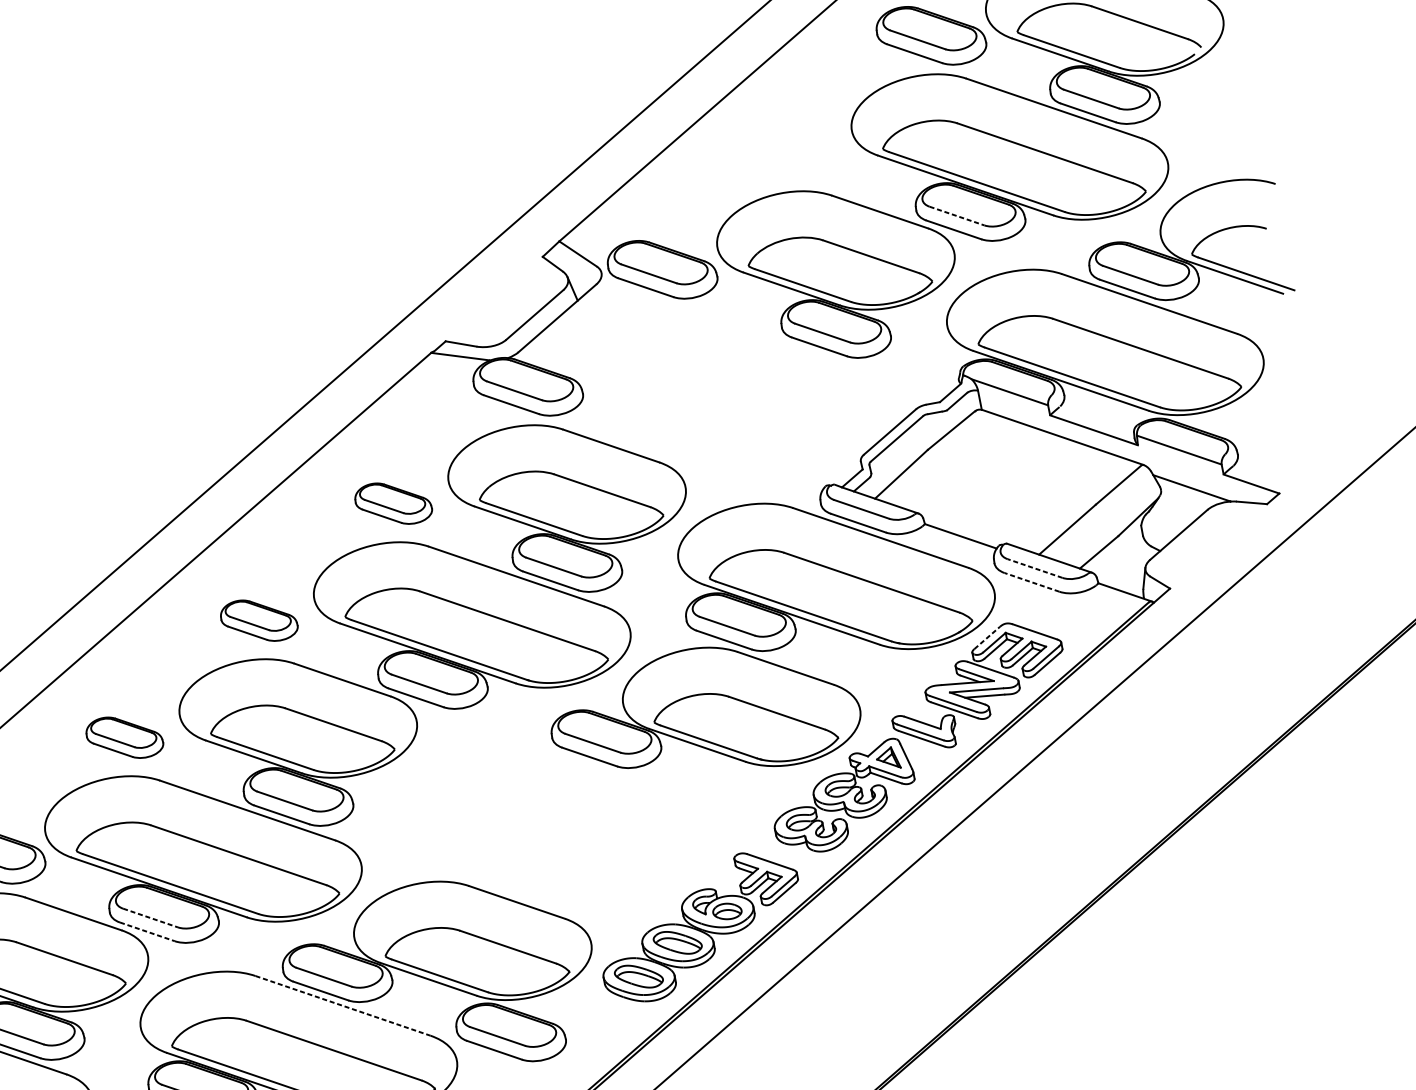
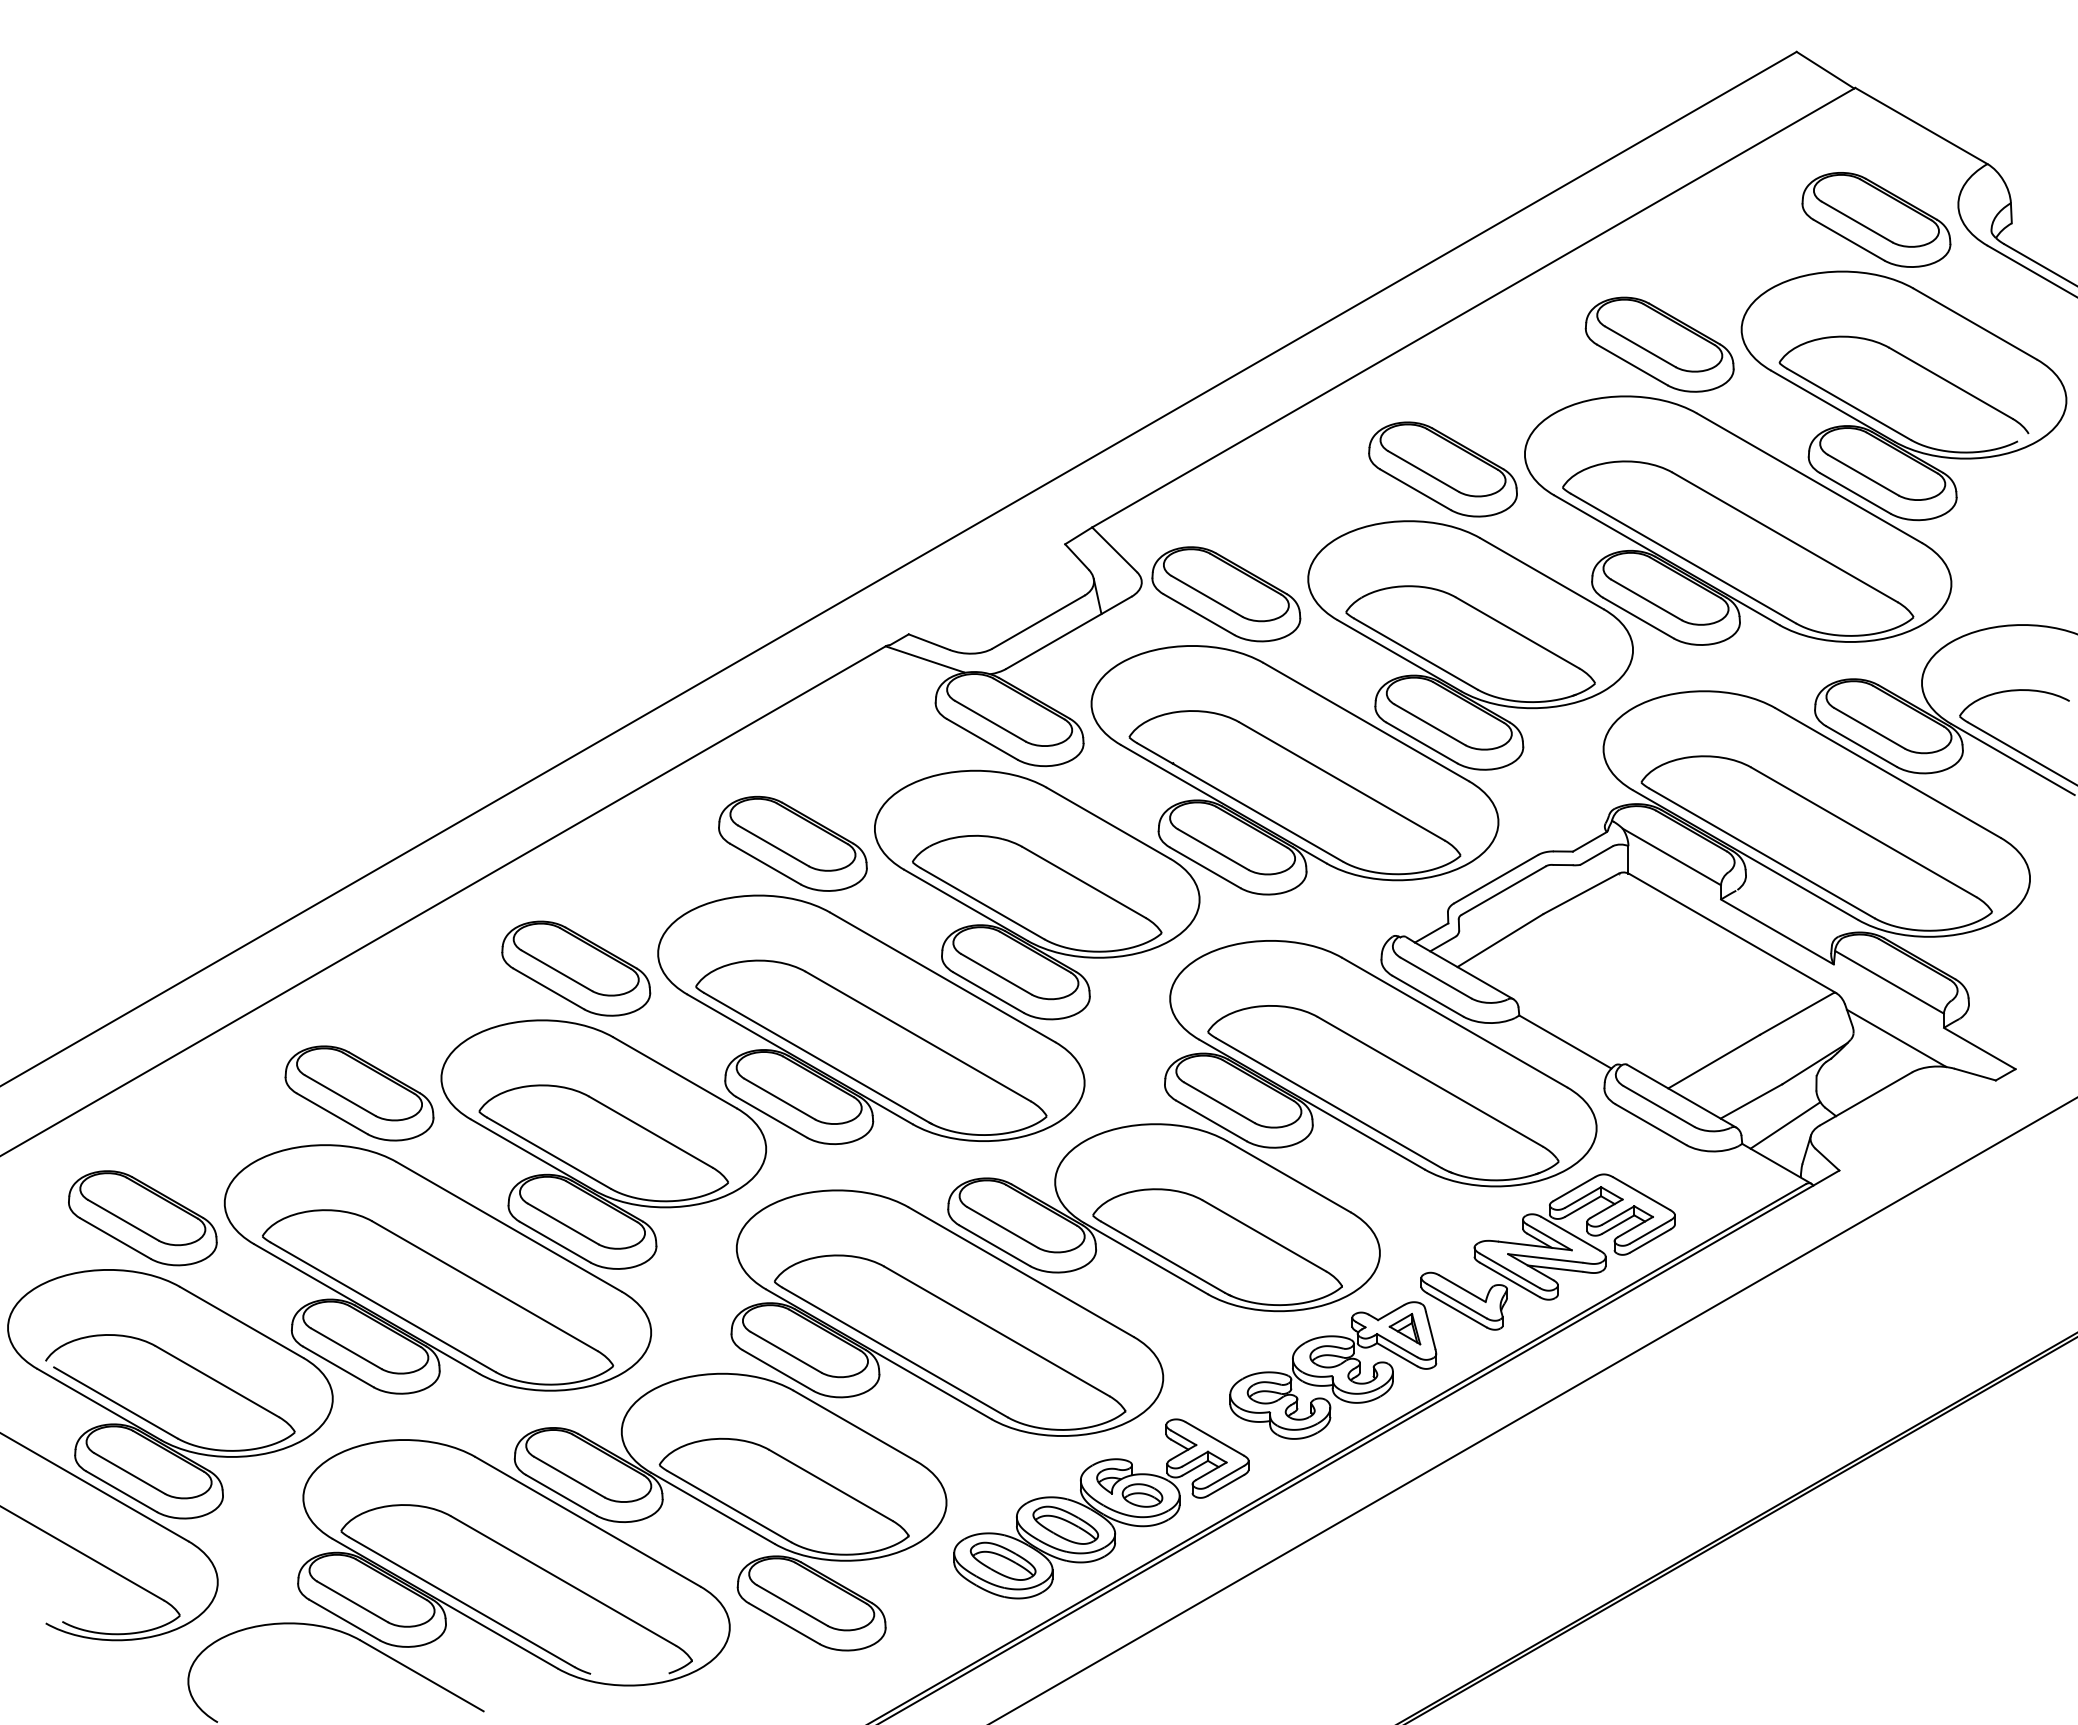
part: (796, 152) -> (1442, 469), added
line: (956, 215) -> (1646, 599), dashed -> solid
part: (734, 383) -> (1294, 770), added
part: (393, 503) -> (792, 843), size x1.43
line: (1126, 564) -> (1785, 1125), added
line: (1035, 568) -> (1659, 1106), dashed -> solid
line: (1031, 582) -> (1650, 1124), dashed -> solid
part: (259, 620) -> (576, 968), size x1.43
line: (987, 638) -> (1574, 1189), dashed -> solid
part: (124, 737) -> (359, 1093), size x1.43
part: (565, 810) -> (947, 1312), added
line: (150, 917) -> (346, 1348), dashed -> solid
line: (147, 931) -> (338, 1366), dashed -> solid
line: (342, 1005) -> (587, 1521), dashed -> solid

